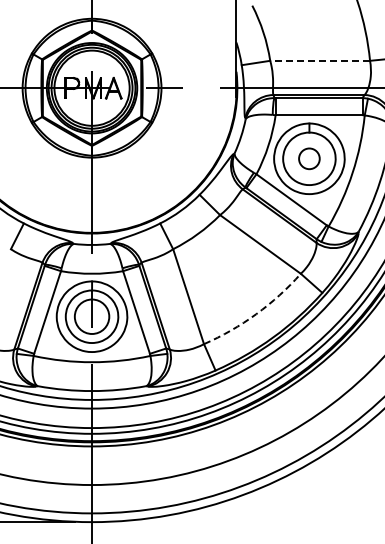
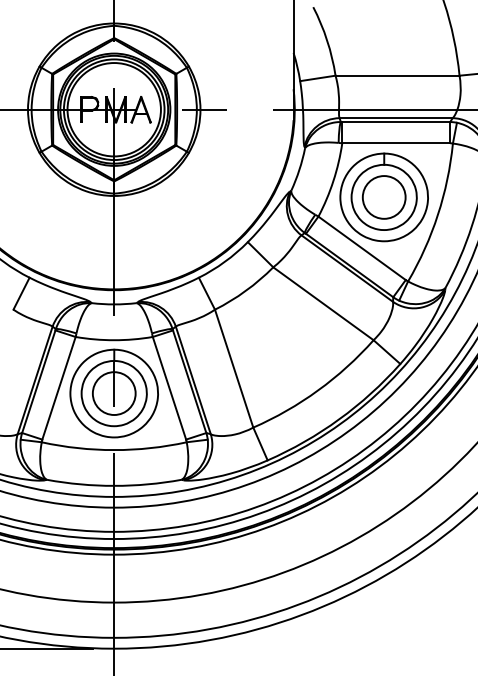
line: (320, 60) -> (397, 75), dashed -> solid
circle: (309, 158) -> (384, 197), size x1.67
arc: (256, 314) -> (318, 390), dashed -> solid

